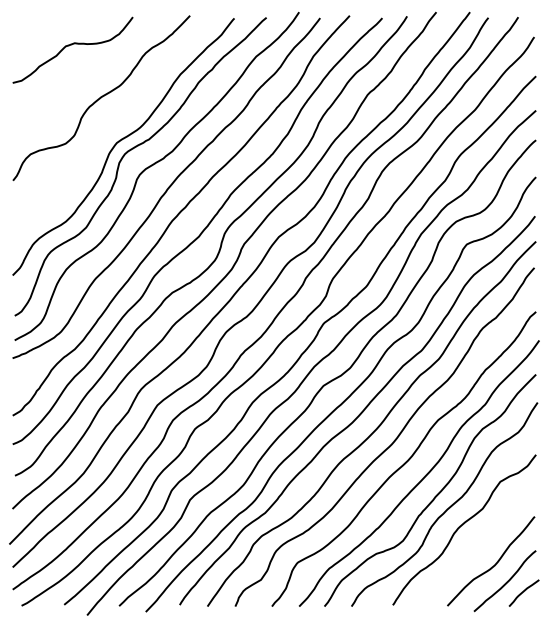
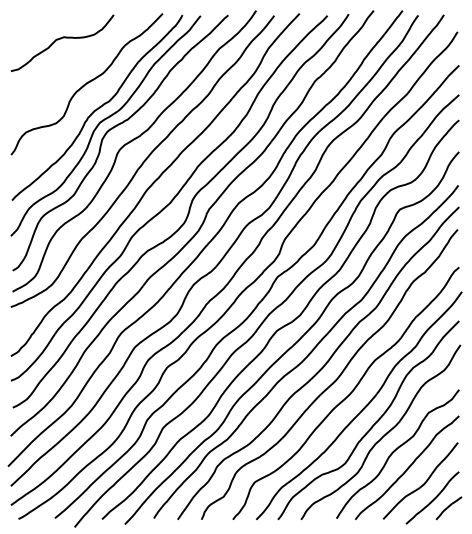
curve: (114, 125) -> (98, 107), added
curve: (476, 545) -> (408, 467), added

